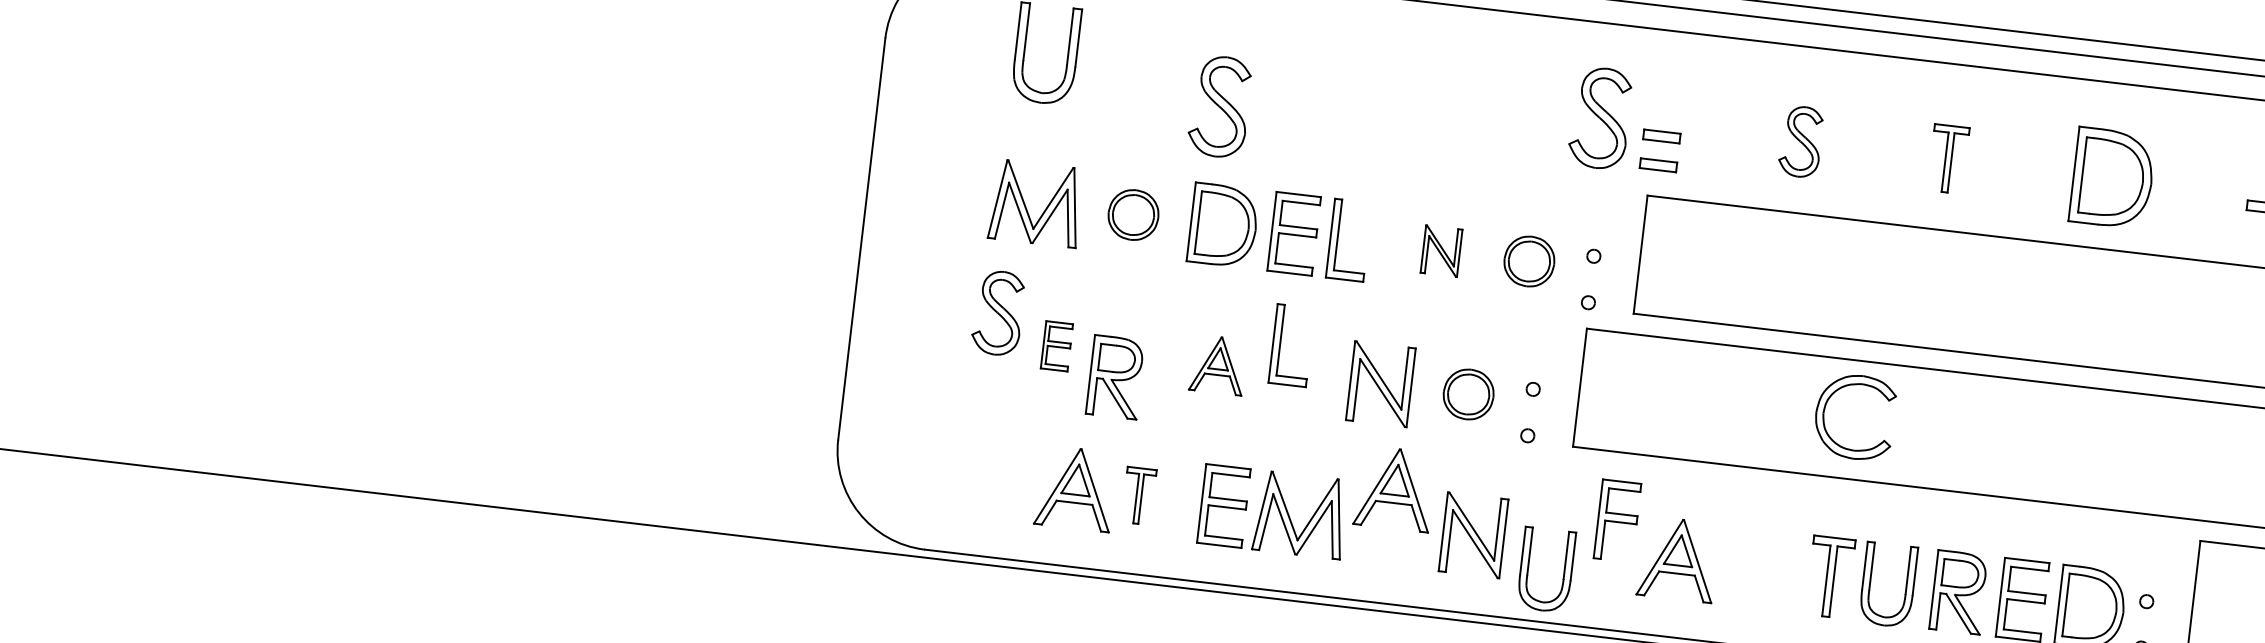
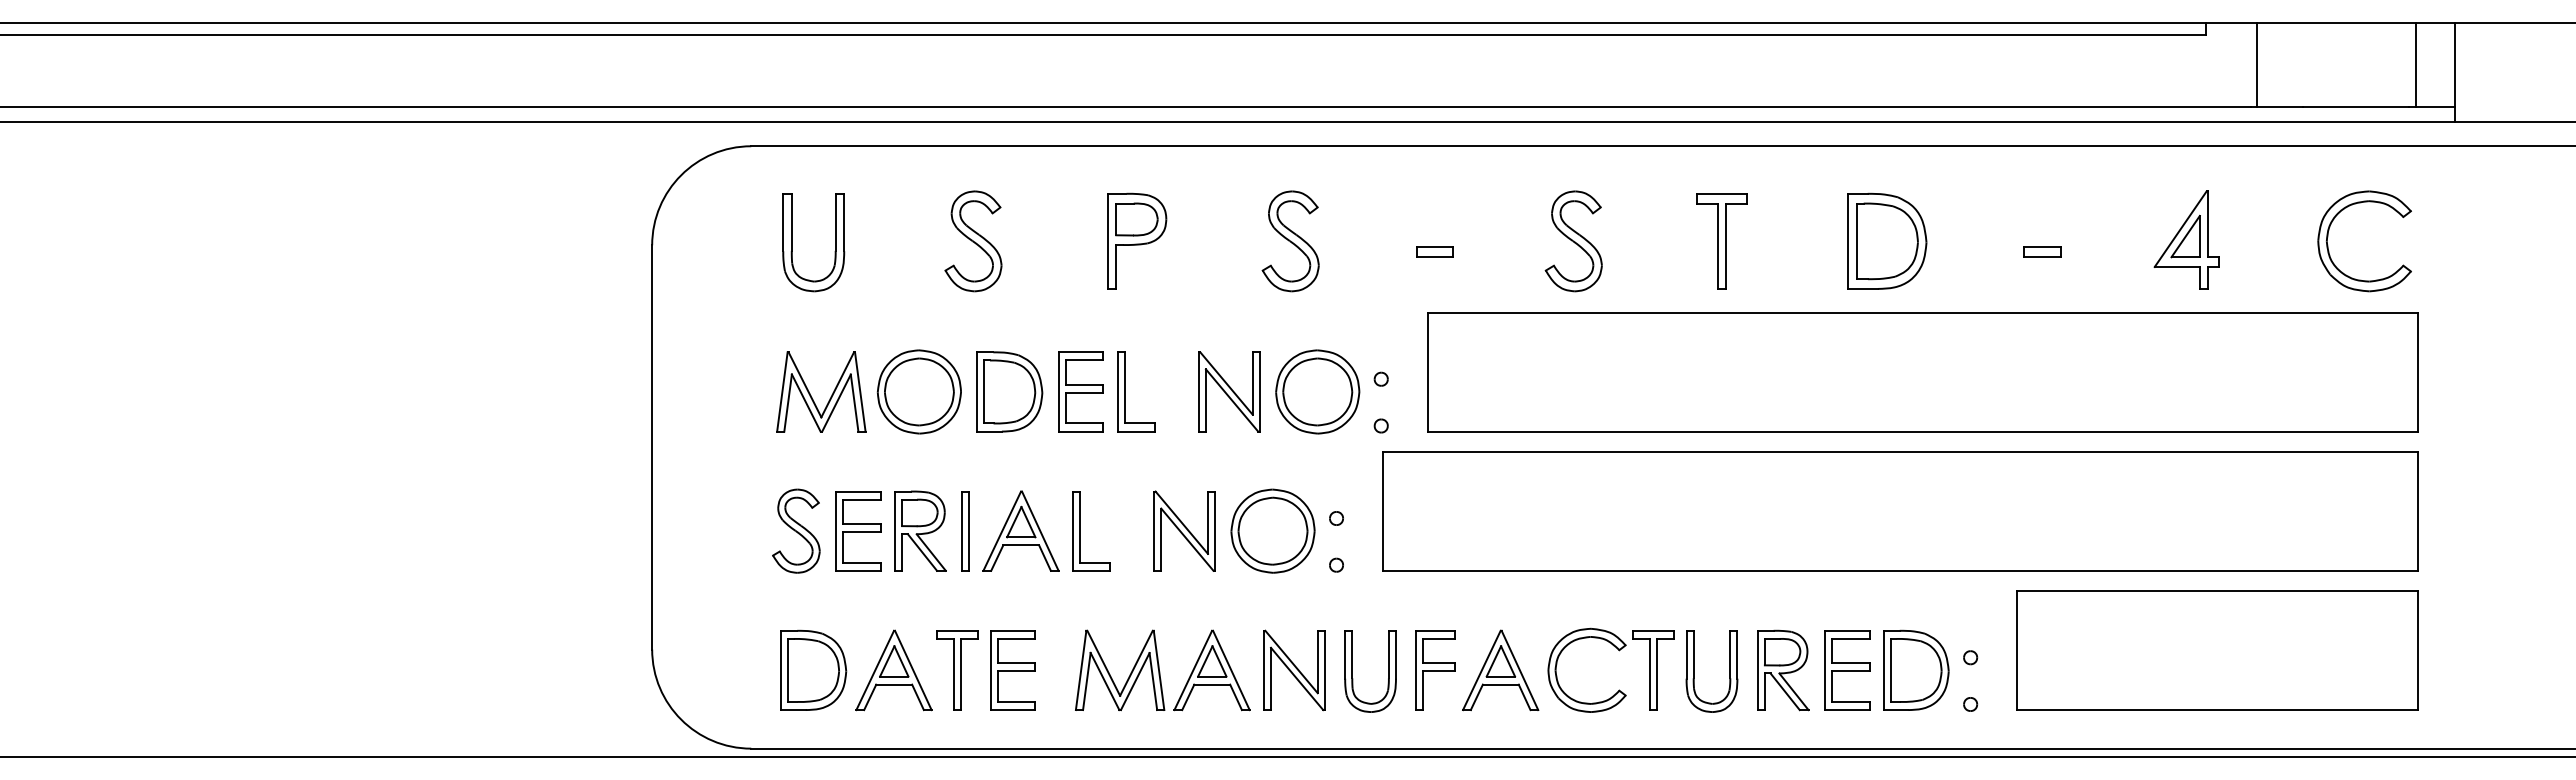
part: (1367, 90) -> (1137, 240), added
part: (1219, 106) -> (973, 241), moved
part: (1600, 118) -> (1290, 241), moved
part: (1800, 141) -> (1573, 241), size x1.43
part: (1947, 159) -> (1721, 241), size x1.43
part: (1658, 164) -> (1434, 280), removed
part: (1132, 214) -> (918, 391), size x1.67
part: (1441, 250) -> (1229, 391), size x1.67
part: (1529, 261) -> (1317, 391), size x1.67
part: (998, 312) -> (796, 530), moved
part: (1280, 344) -> (1080, 531), moved
part: (1056, 346) -> (858, 531), size x1.67
part: (1163, 359) -> (965, 531), added
part: (1217, 364) -> (1020, 530), size x1.43
part: (1115, 376) -> (920, 530), moved
part: (1468, 393) -> (1272, 530), size x1.67
part: (1826, 407) -> (1557, 664), moved
part: (996, 478) -> (813, 669), added
part: (1394, 488) -> (1211, 670), moved
part: (1139, 496) -> (957, 670), size x1.43
part: (1223, 506) -> (1012, 670), moved
part: (1617, 521) -> (1435, 670), moved
part: (1528, 568) -> (1352, 671), moved

